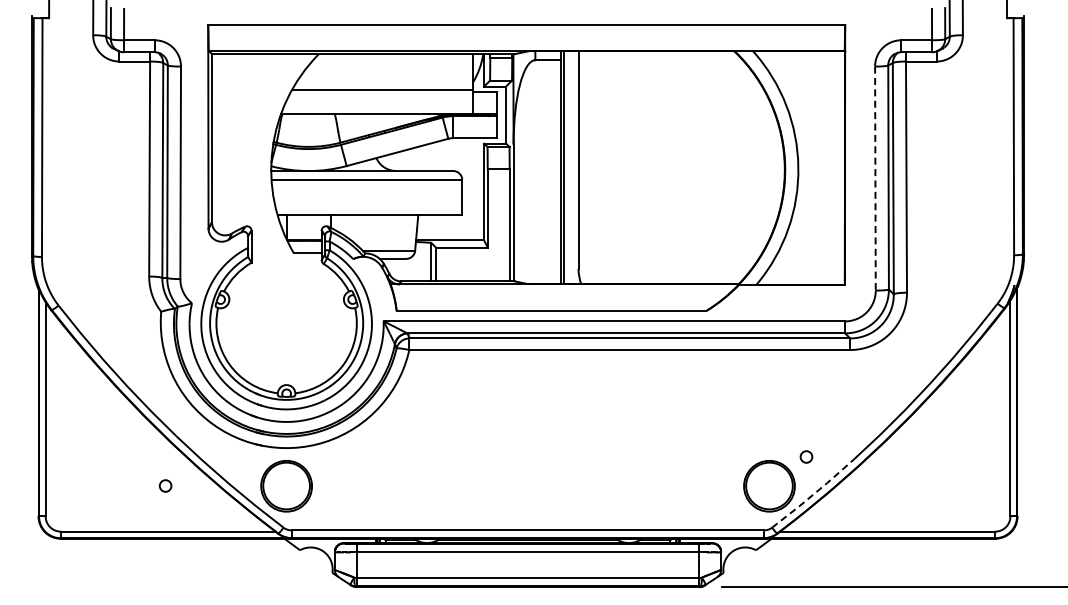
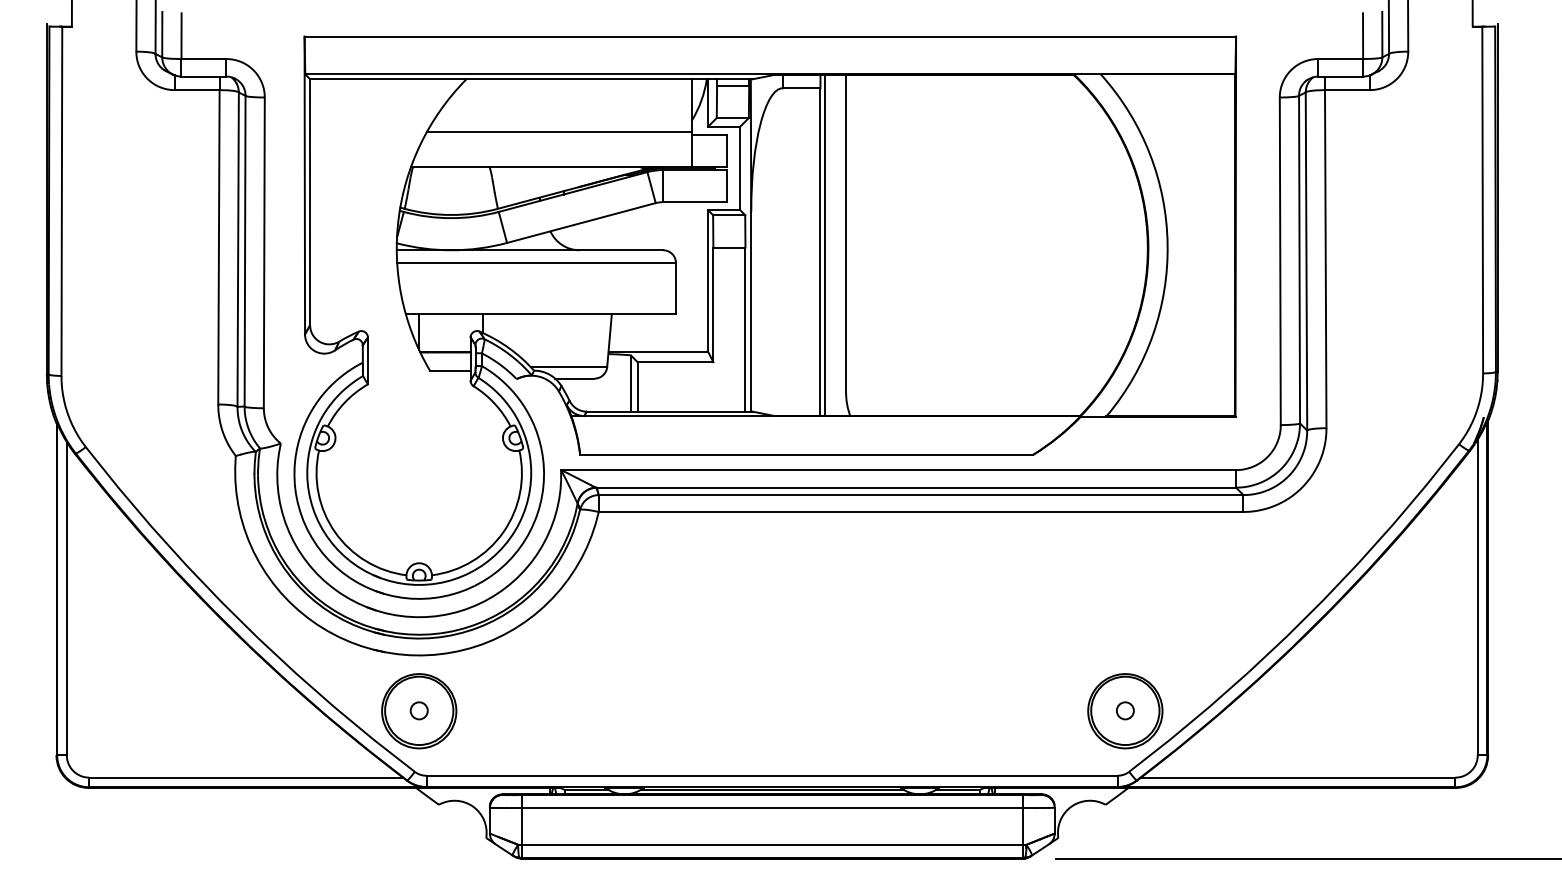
line: (875, 178) -> (1280, 261), dashed -> solid
circle: (806, 456) -> (1125, 710), moved
circle: (165, 485) -> (419, 710), moved
line: (813, 494) -> (1189, 723), dashed -> solid

